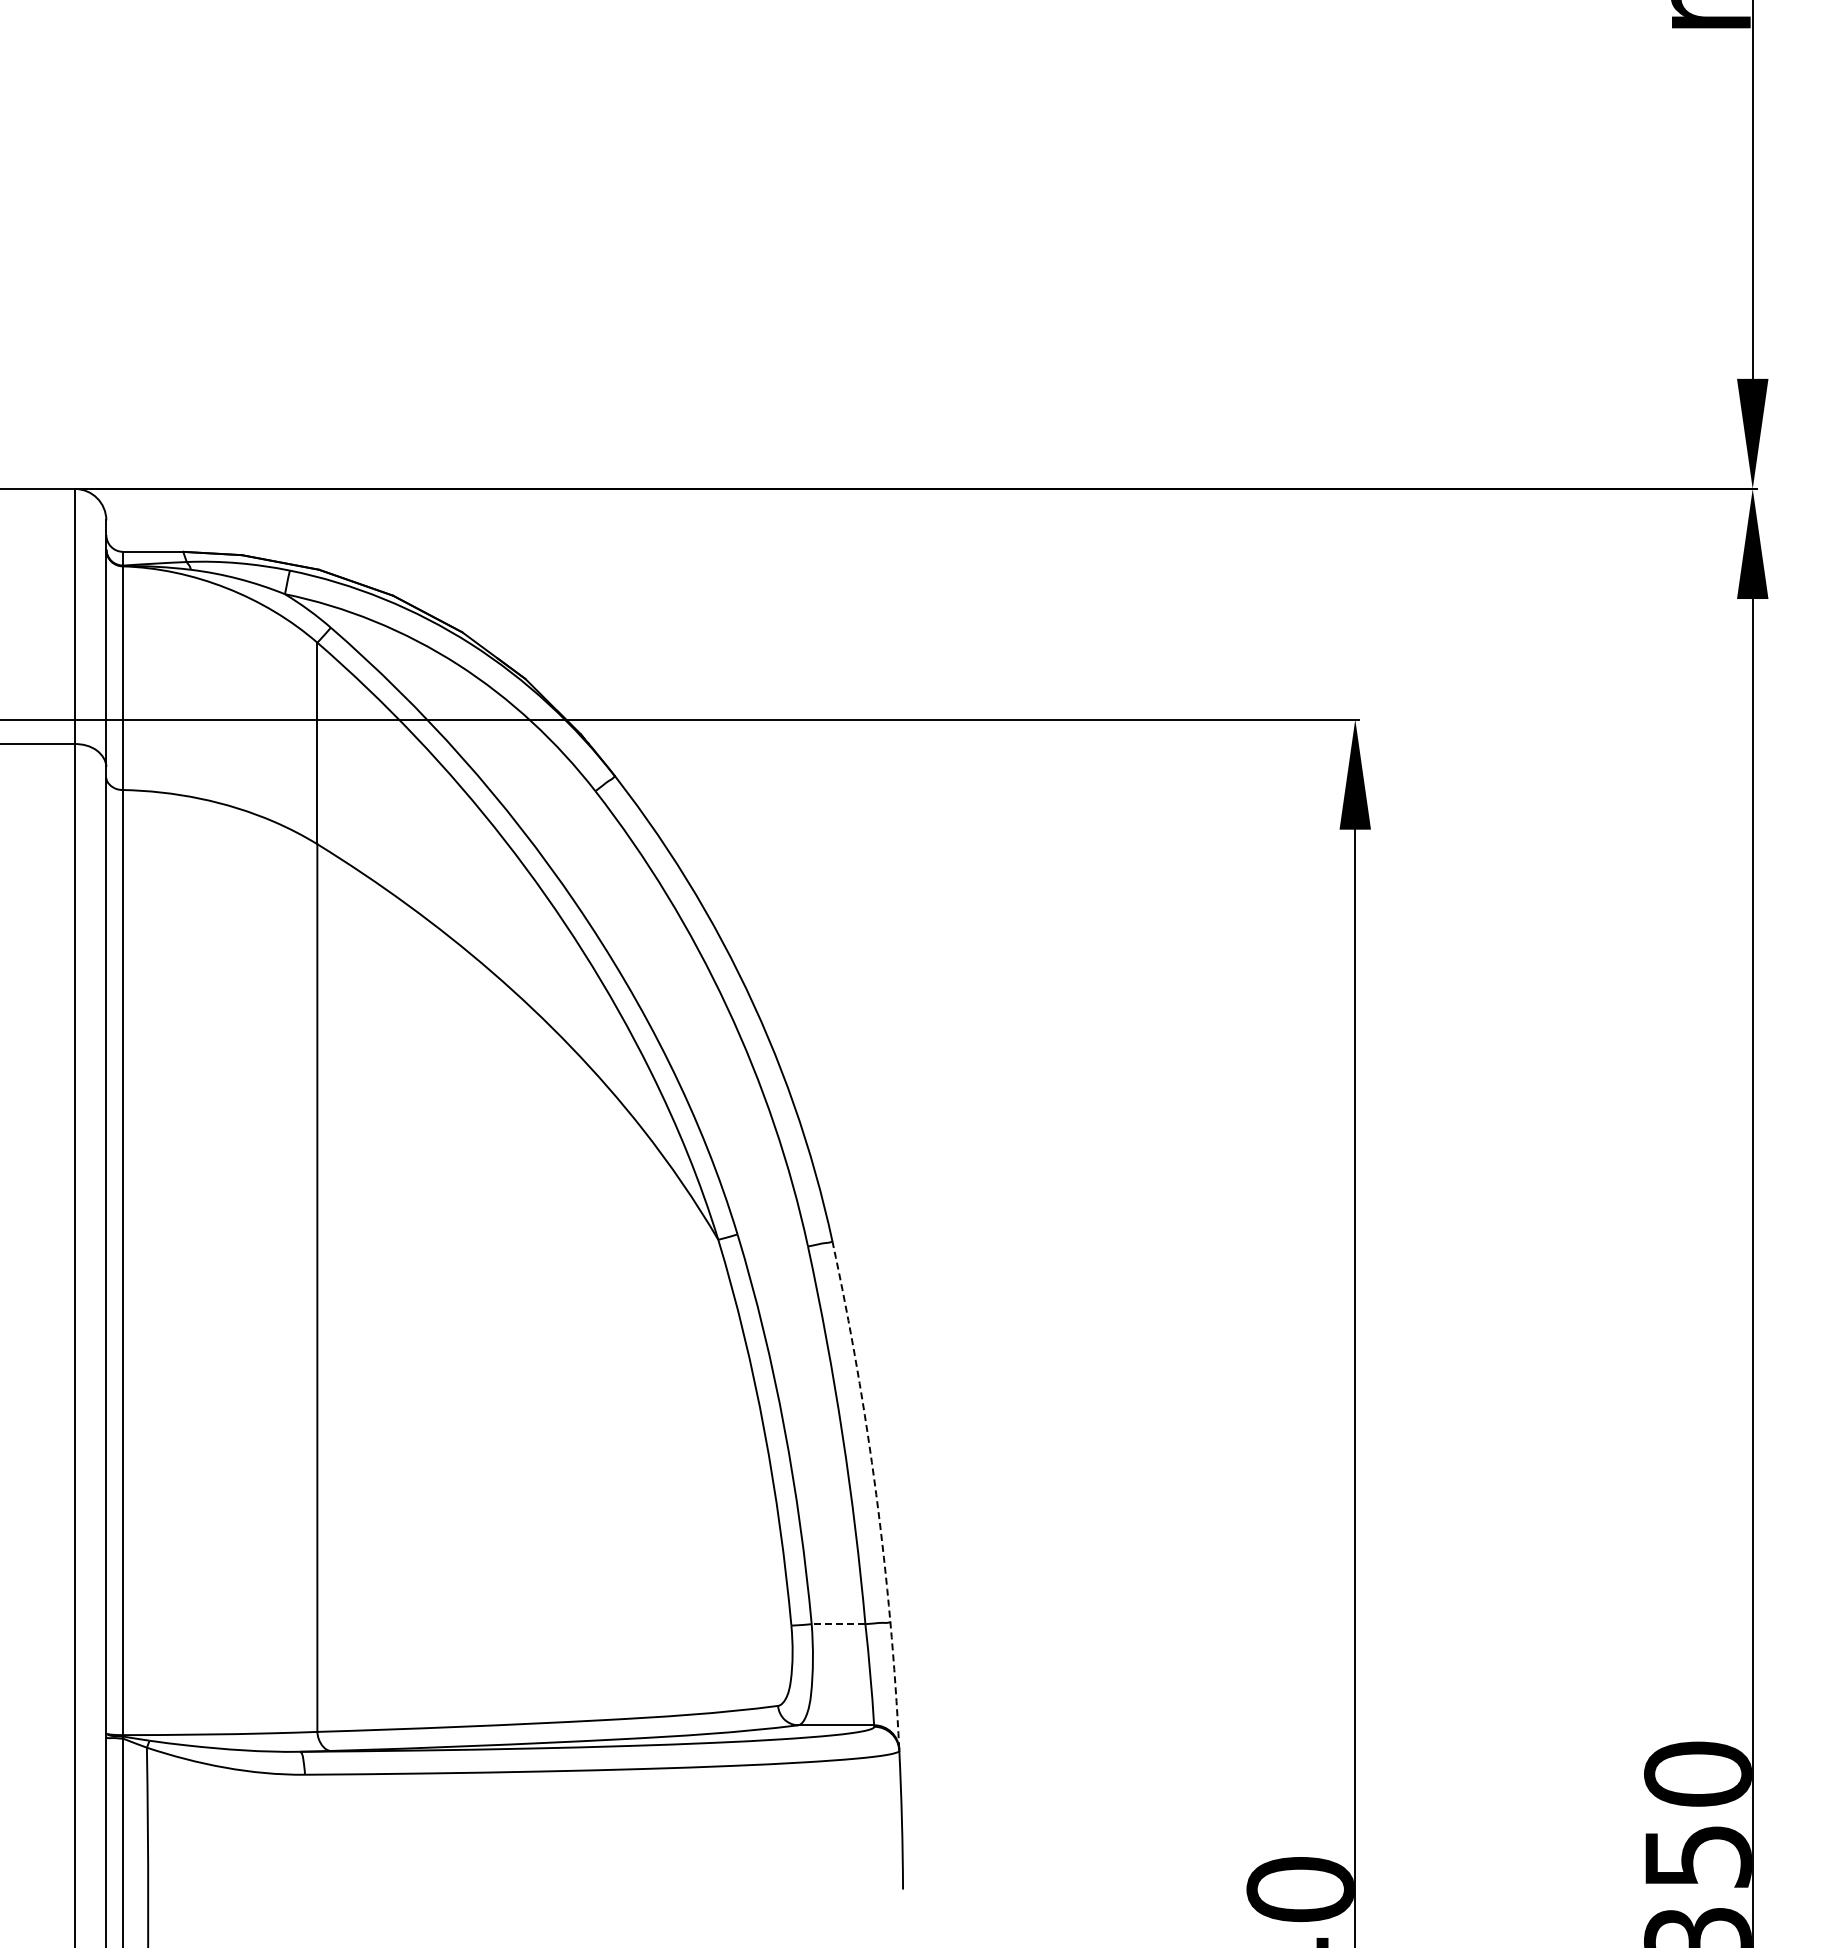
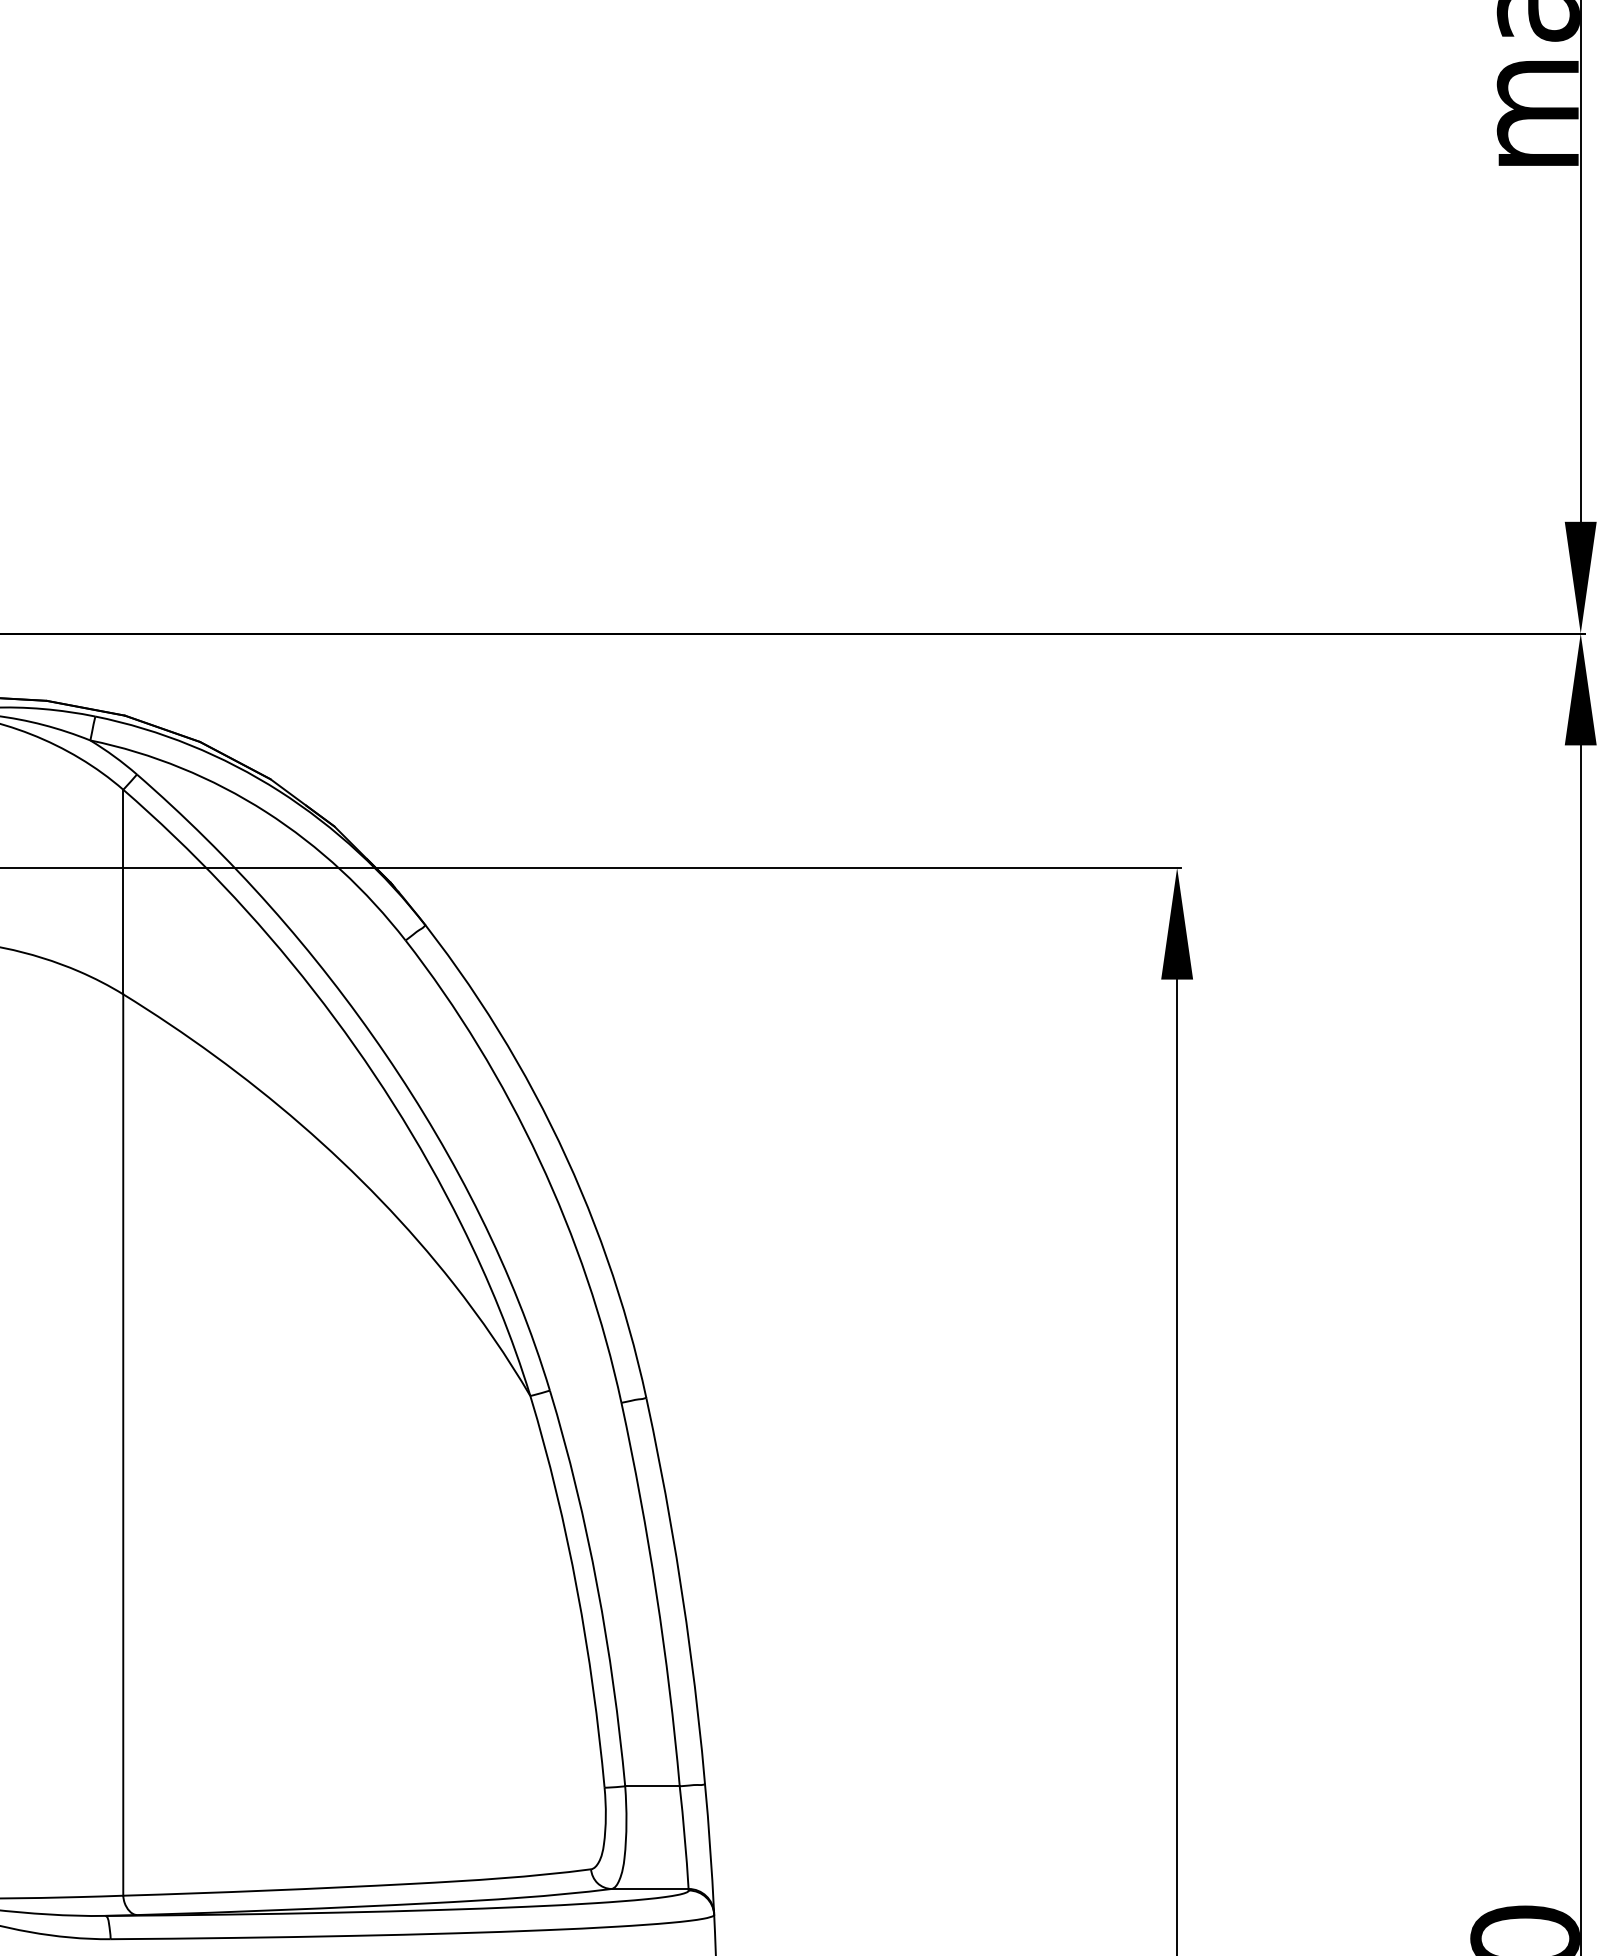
arc: (876, 1494) -> (691, 1654), dashed -> solid
line: (838, 1624) -> (652, 1786), dashed -> solid

